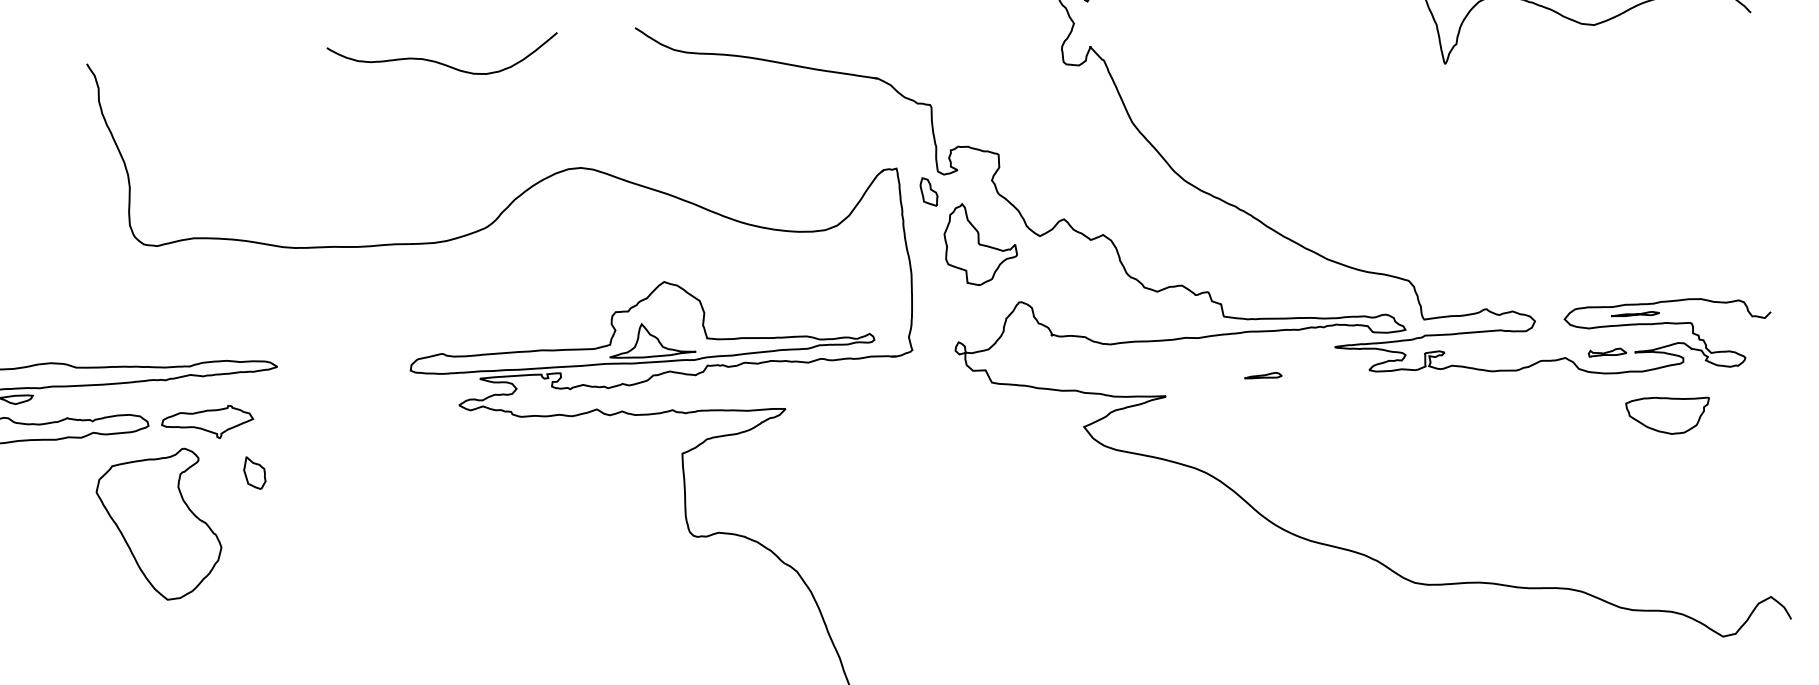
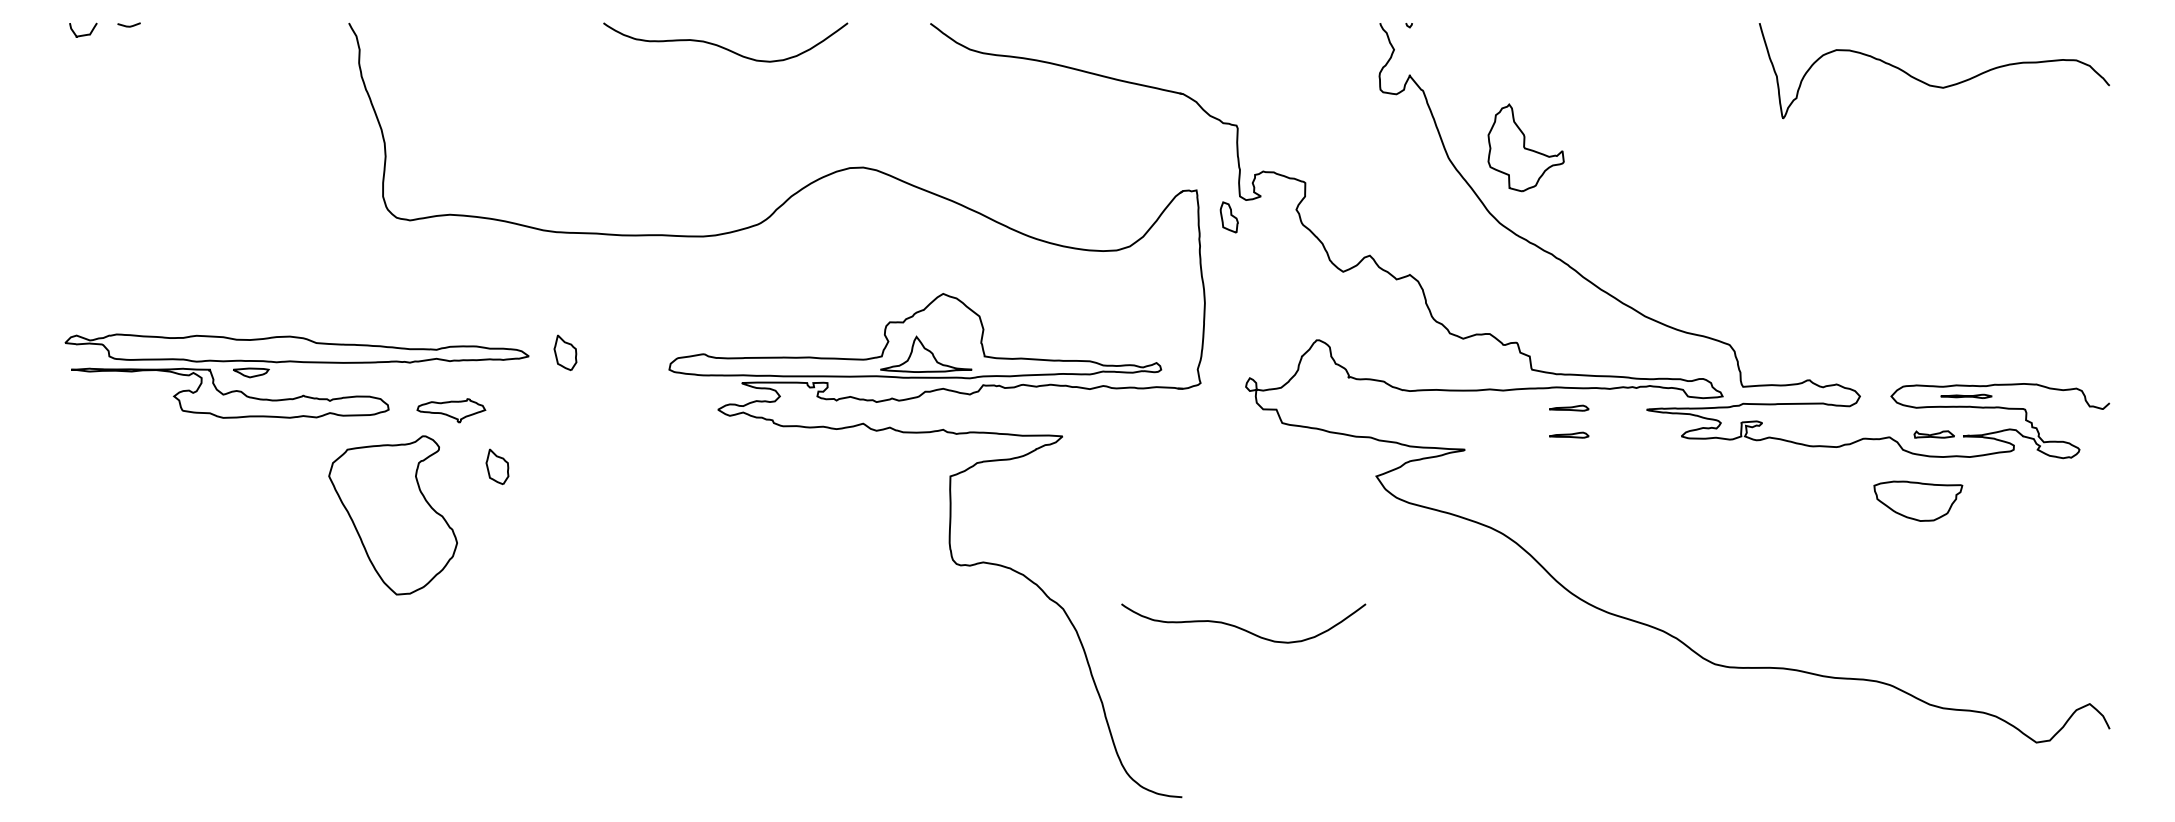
part: (980, 243) -> (1525, 147), moved
part: (1261, 349) -> (1569, 407), added
part: (311, 360) -> (565, 352), added
part: (1668, 414) -> (1918, 500), moved
part: (207, 422) -> (451, 410), size x0.7
curve: (965, 577) -> (1240, 627), added

